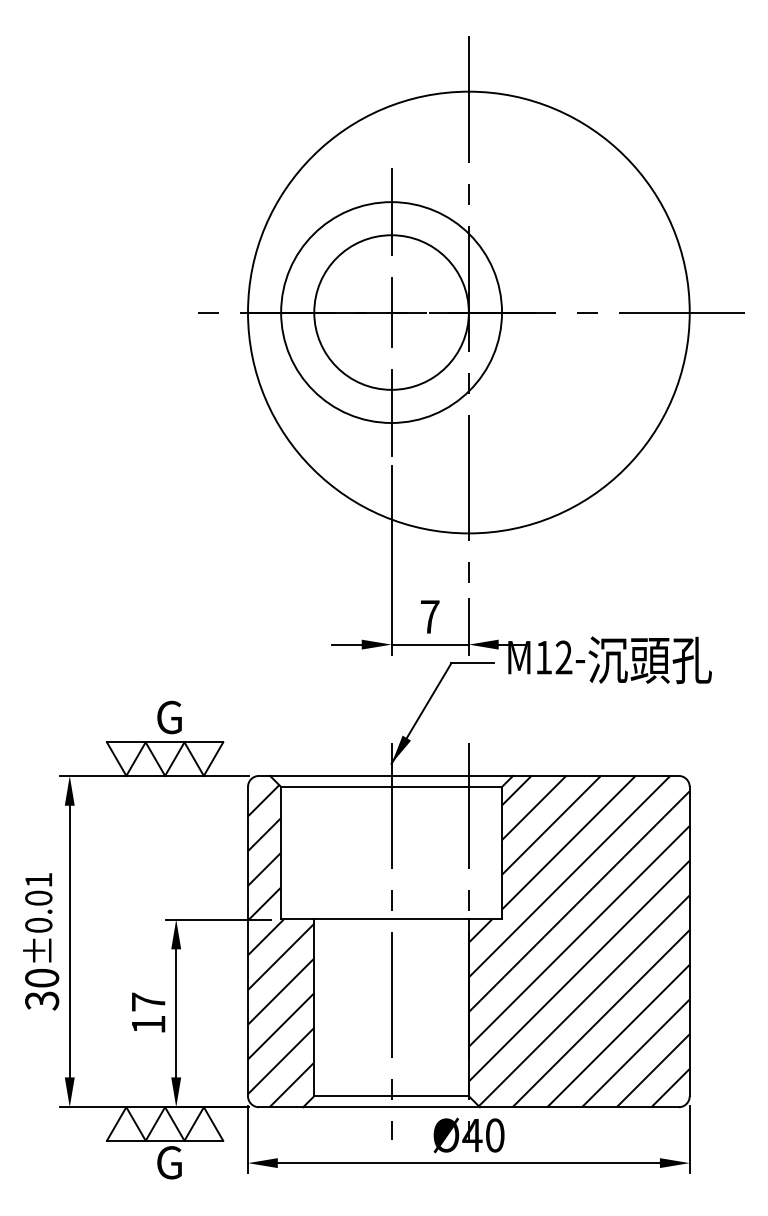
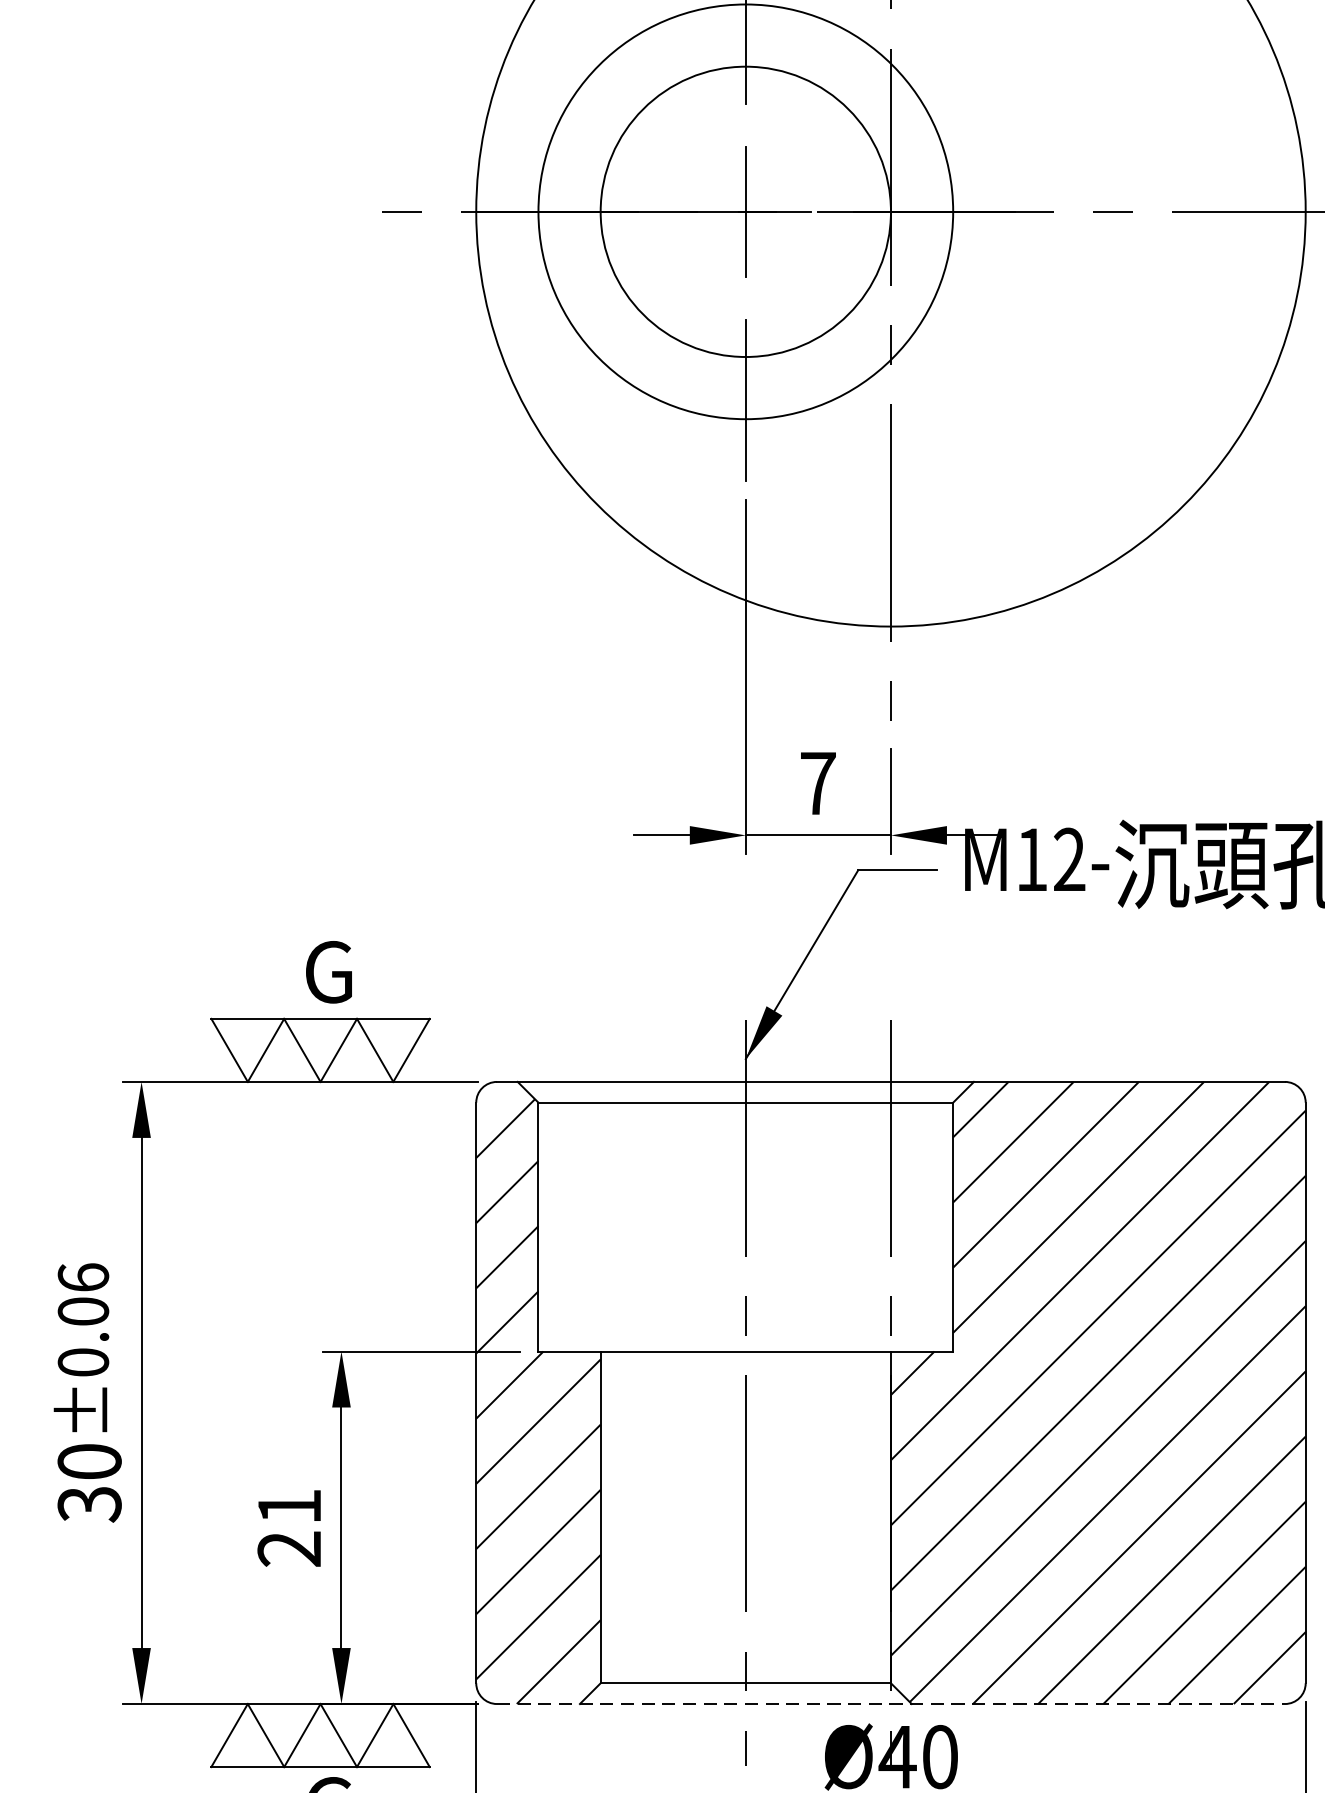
text: (38, 879) -> (82, 1276), ±0.01 -> ±0.06
text: (148, 1013) -> (289, 1528), 17 -> 21
line: (468, 1107) -> (890, 1704), solid -> dashed

